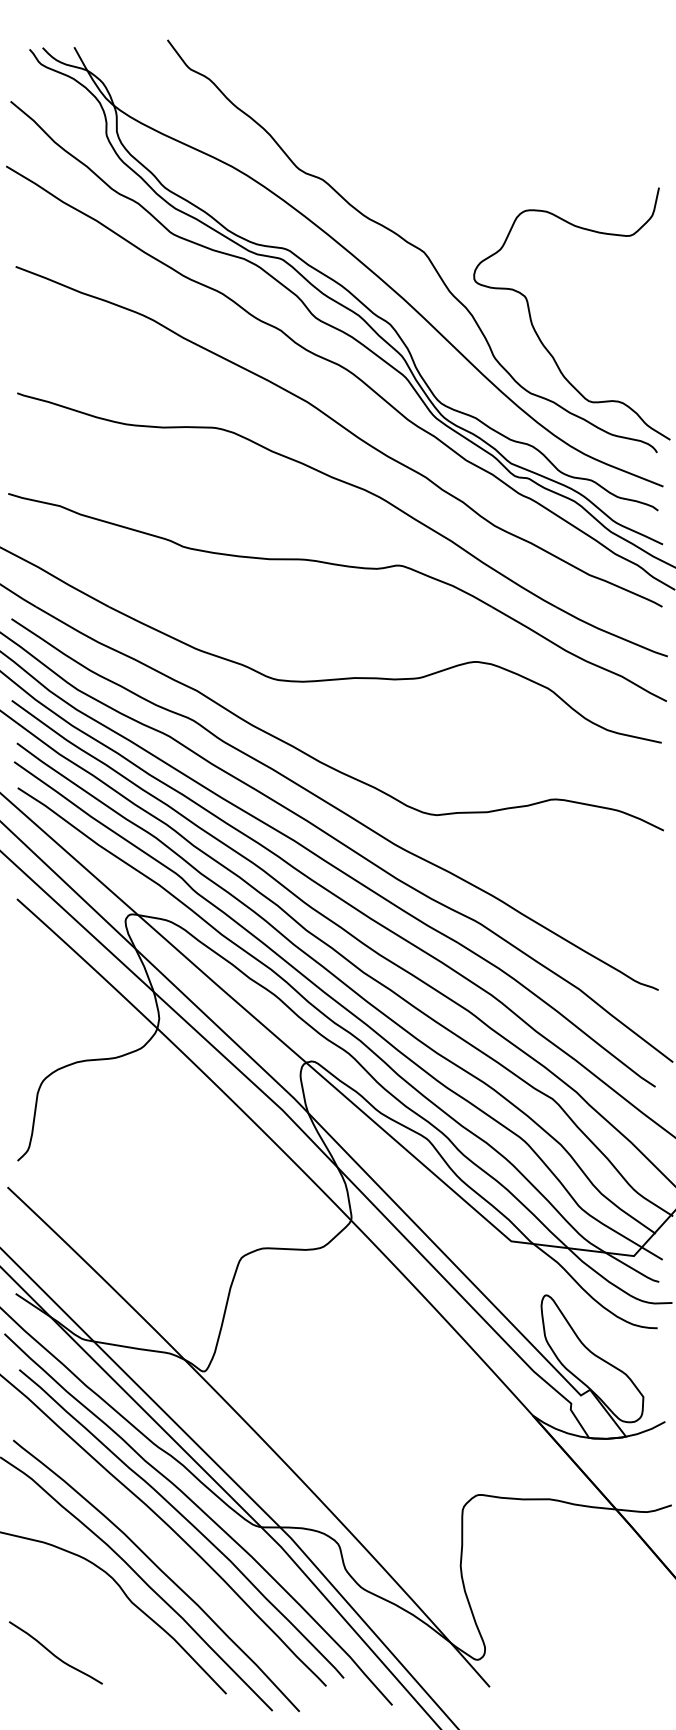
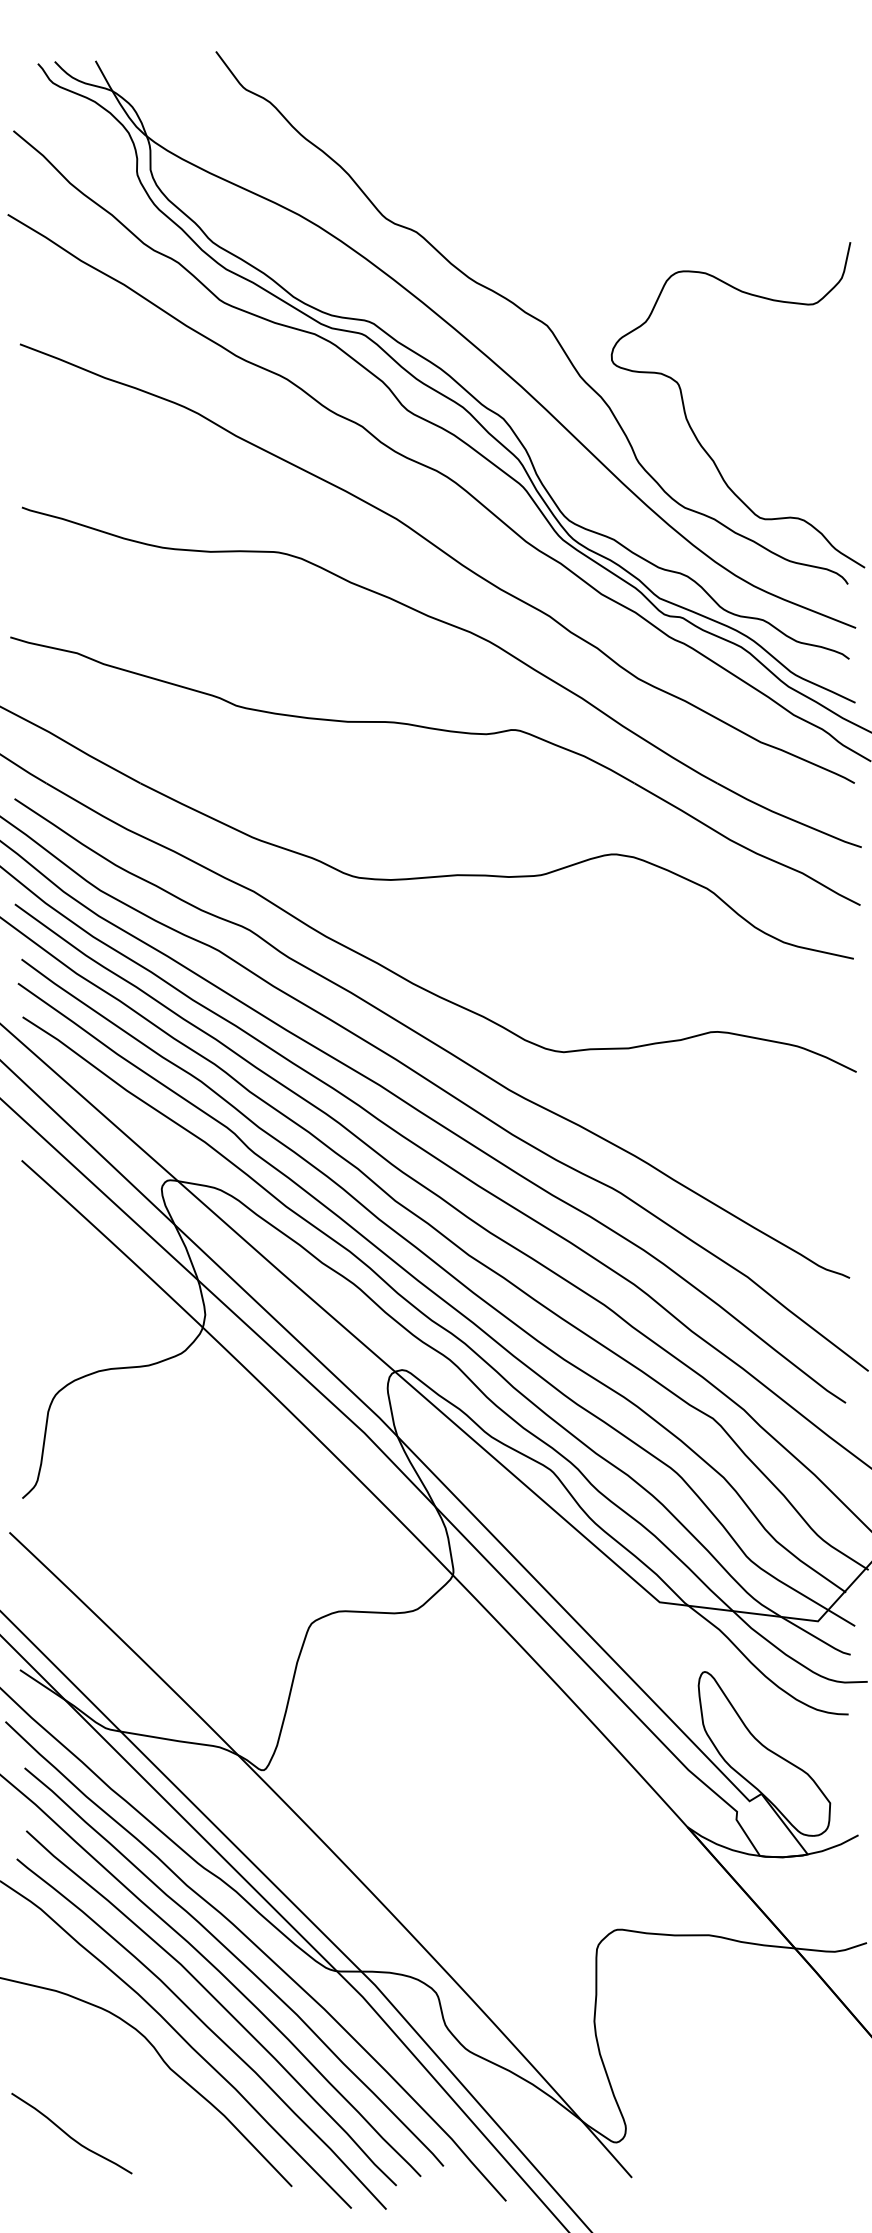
curve: (168, 1551) -> (217, 2002), added

